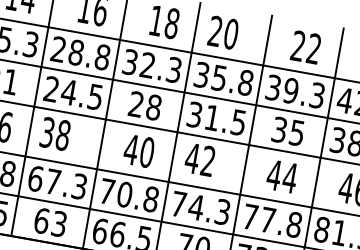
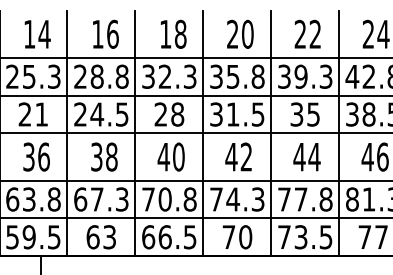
text: (223, 31) -> (240, 33), moved
text: (55, 133) -> (104, 156), moved
text: (199, 159) -> (238, 156), moved

